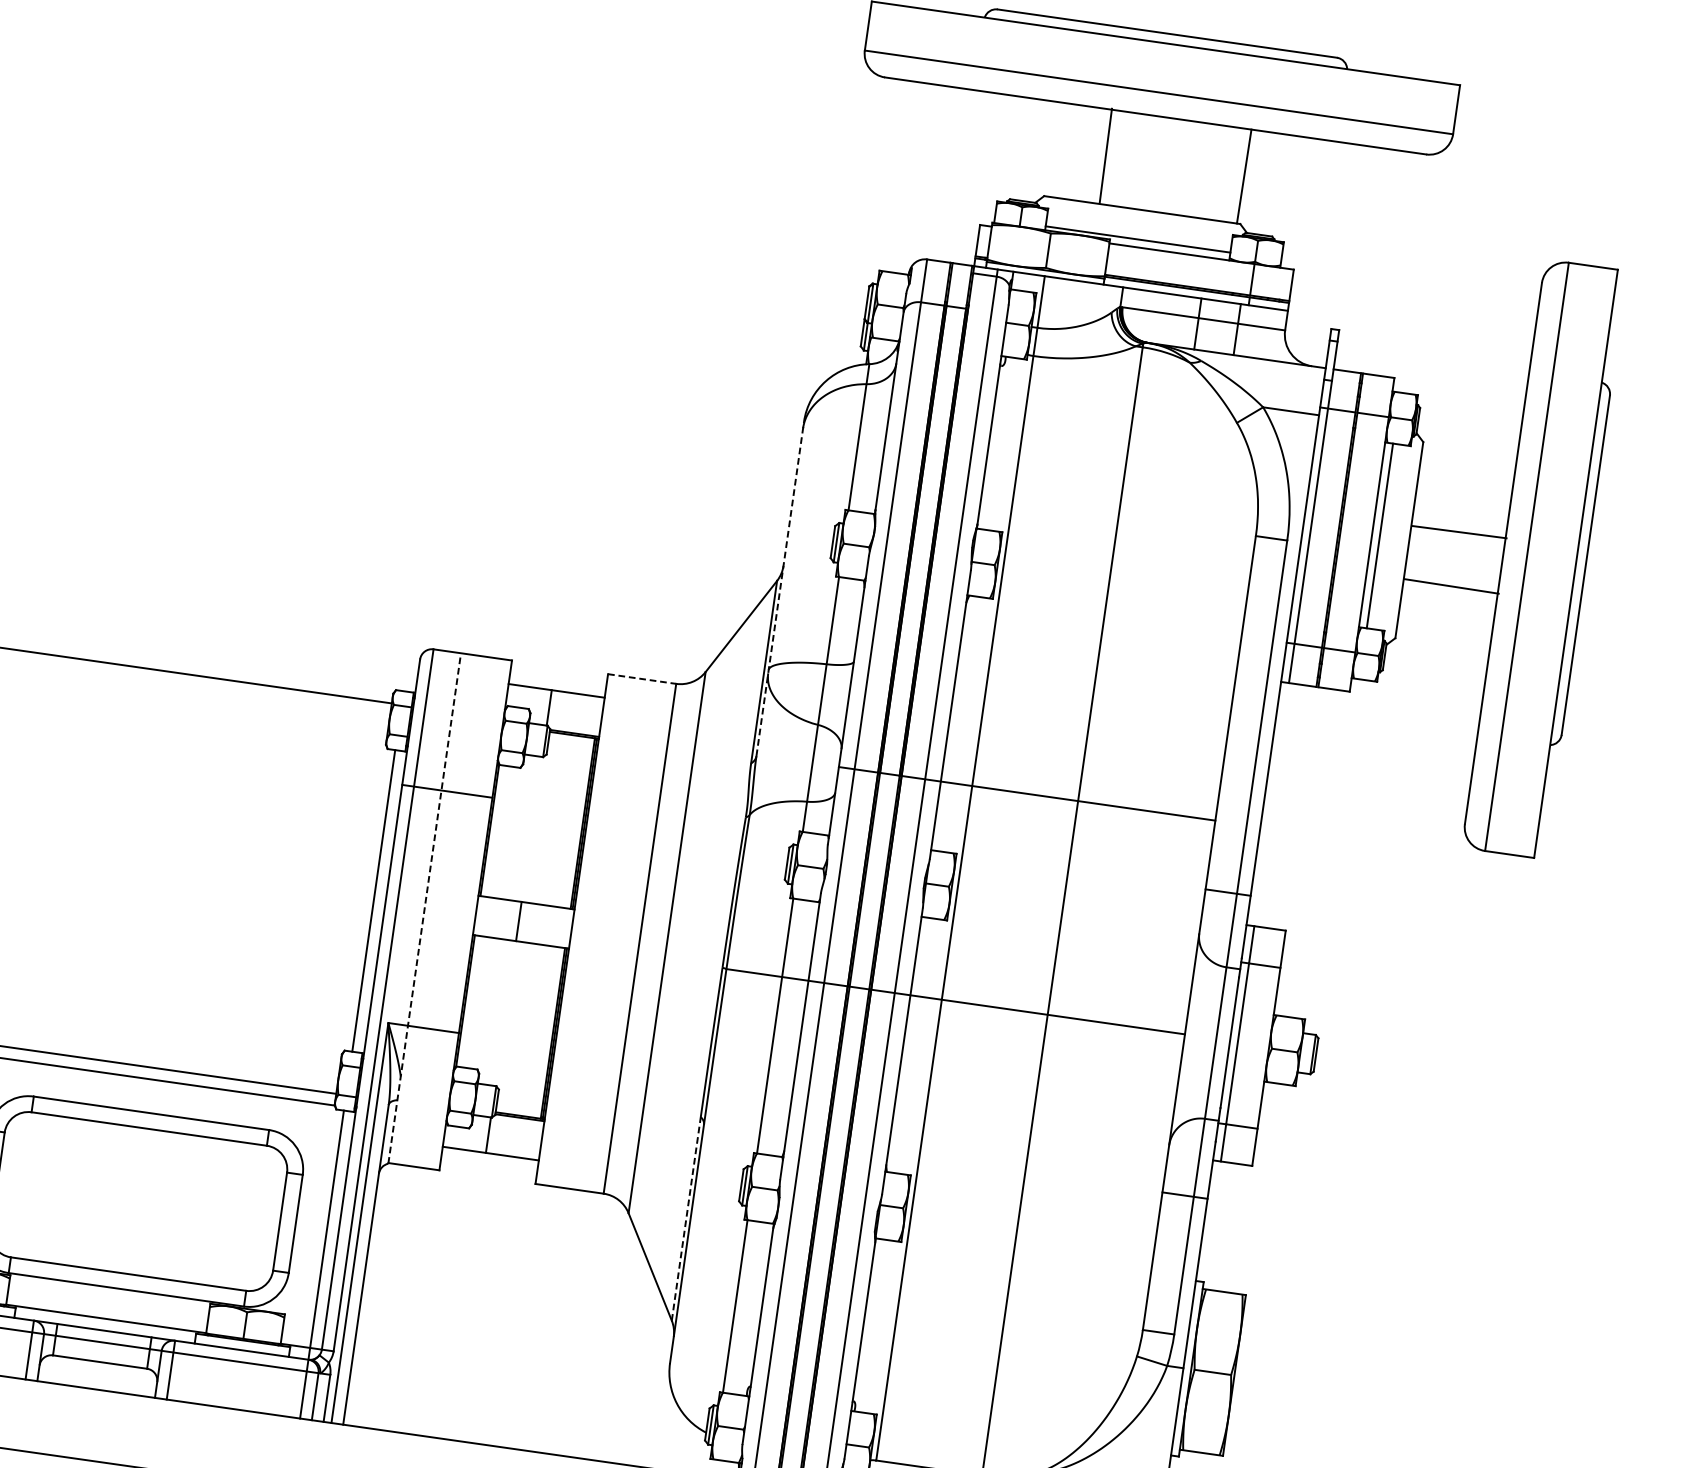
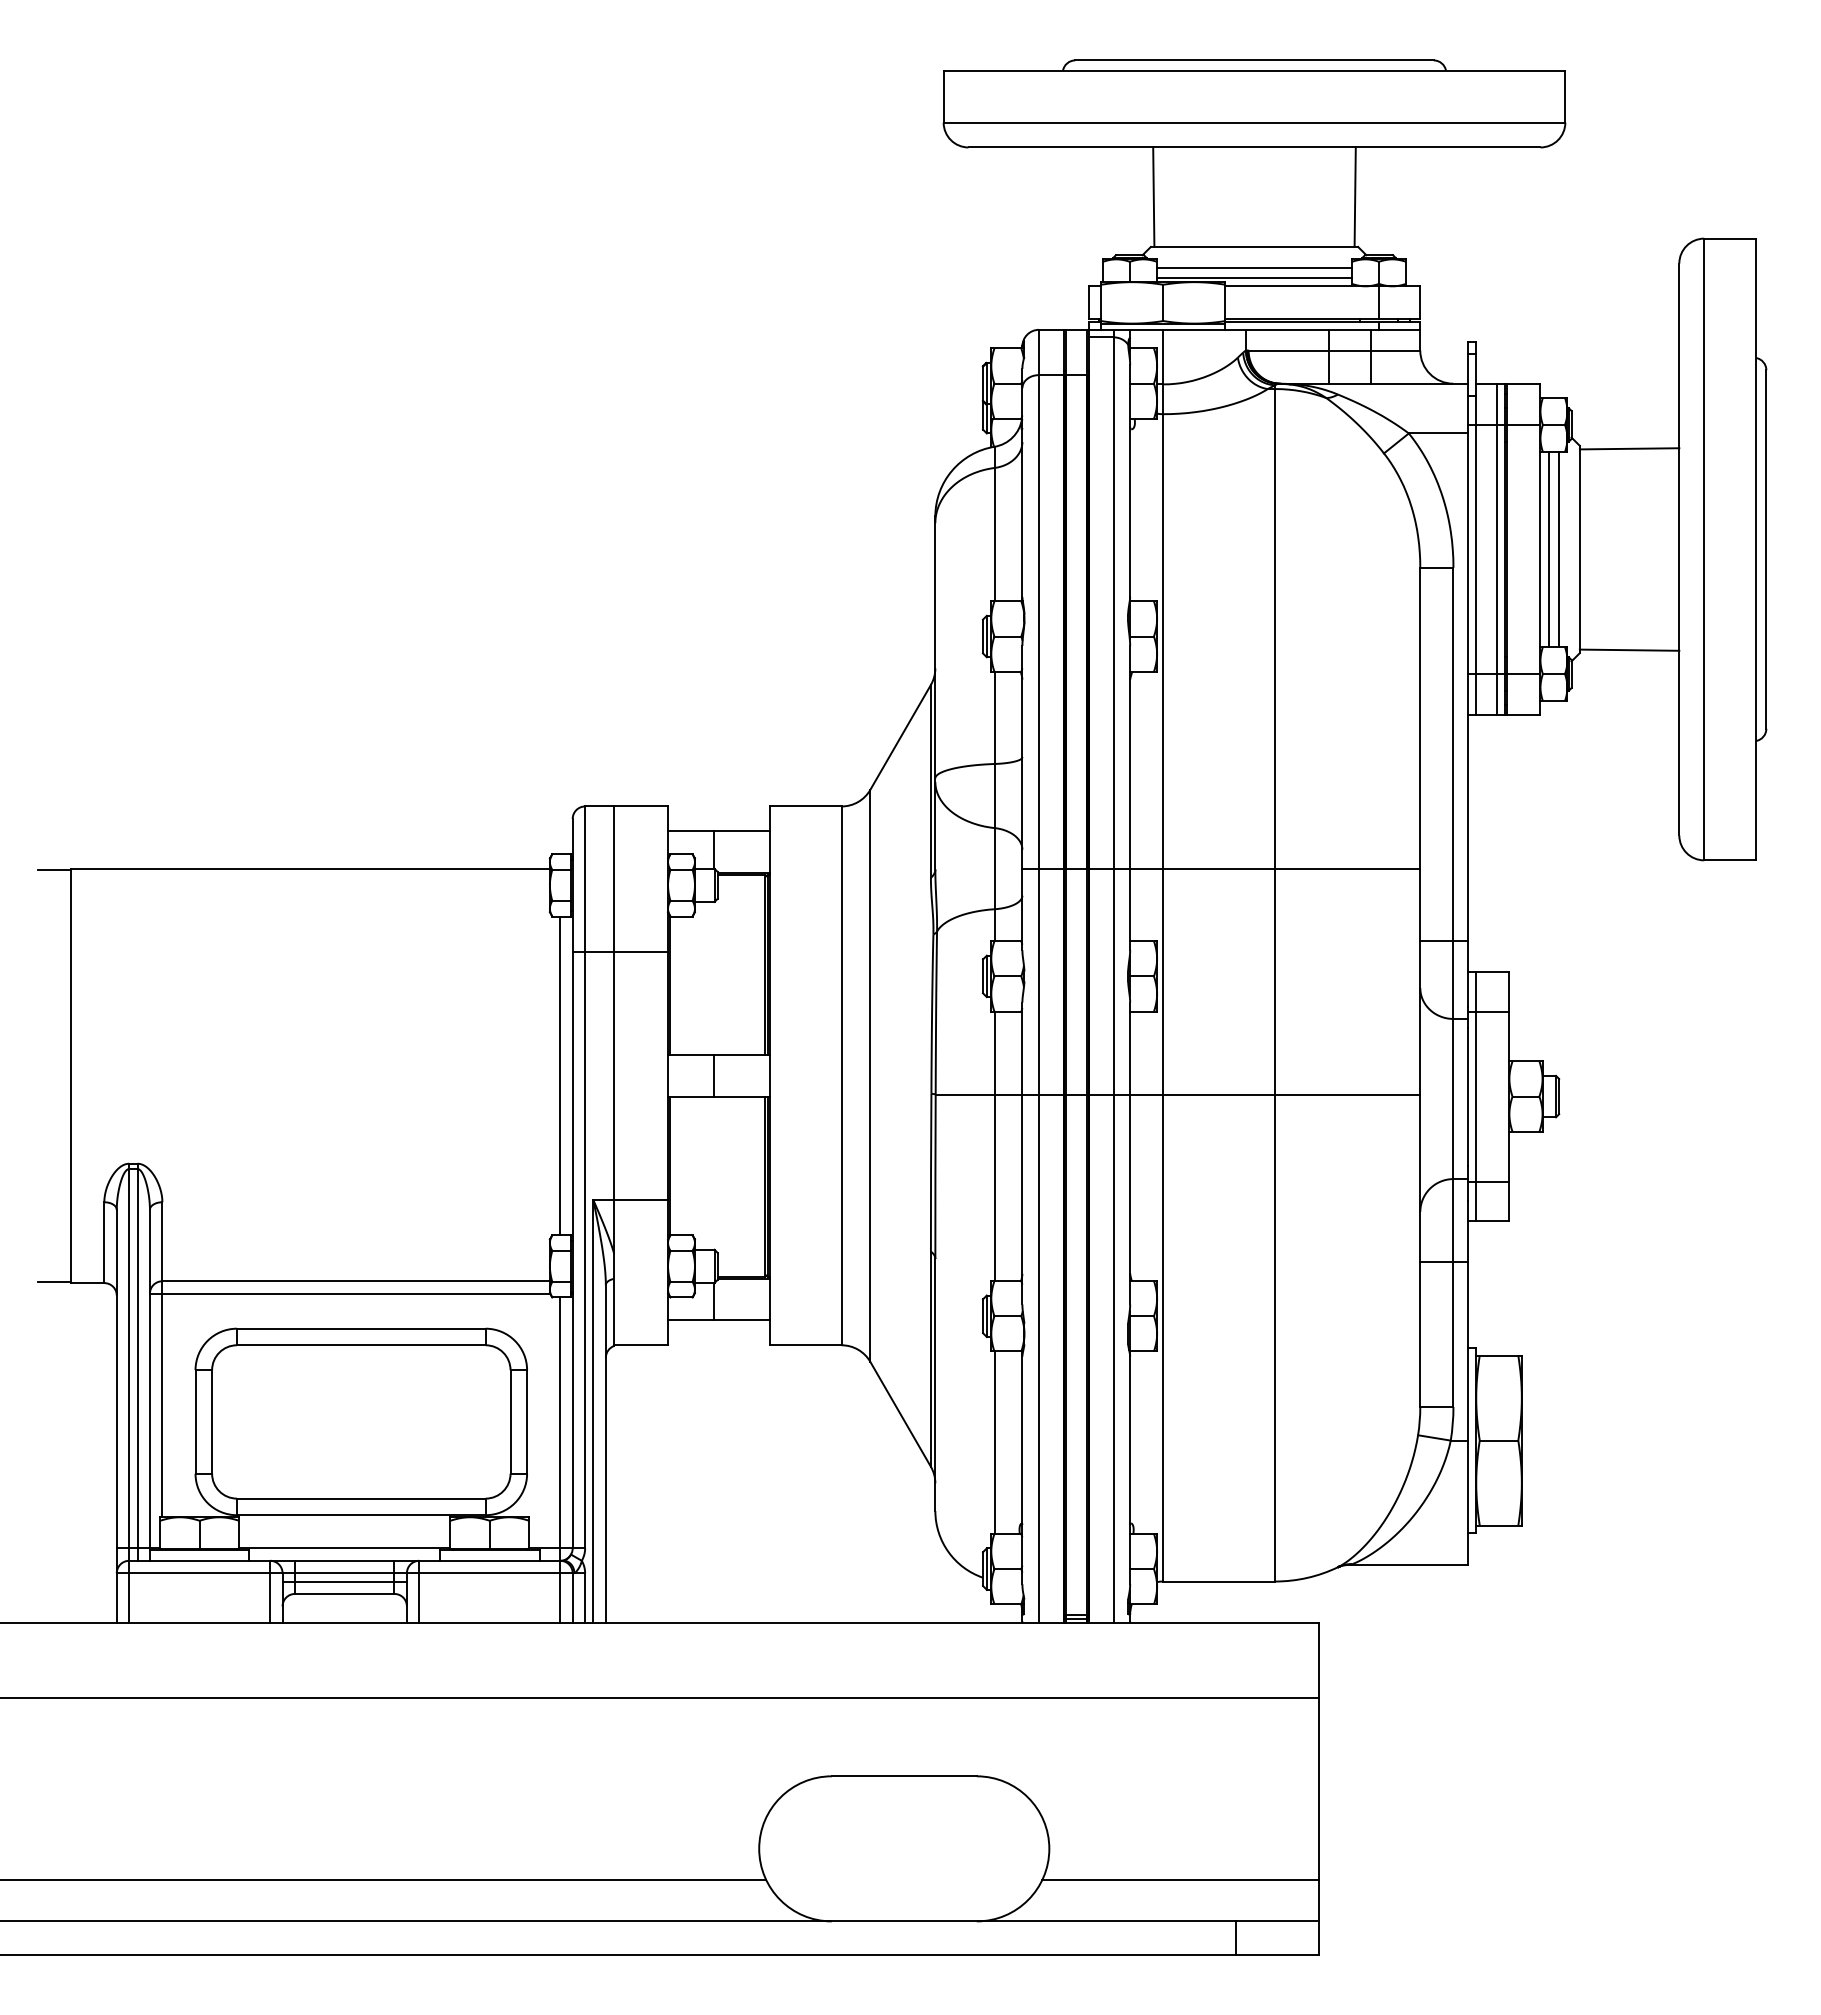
line: (1105, 155) -> (1153, 196), moved
line: (1139, 229) -> (1254, 267), added
line: (1330, 528) -> (1496, 549), added
line: (1459, 531) -> (1629, 448), moved
line: (1390, 537) -> (1559, 549), added
line: (1451, 585) -> (1629, 649), moved
line: (780, 588) -> (935, 692), dashed -> solid
line: (643, 679) -> (806, 806), dashed -> solid
line: (424, 908) -> (614, 1076), dashed -> solid
line: (685, 1219) -> (930, 1359), dashed -> solid
line: (101, 1350) -> (344, 1581), added

